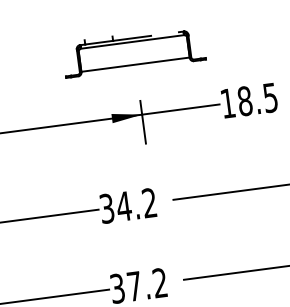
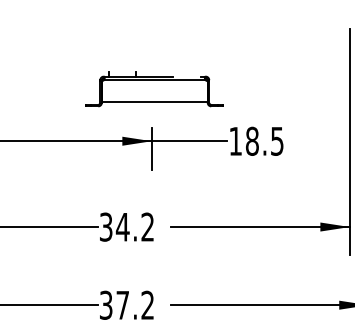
part: (133, 51) -> (154, 89), moved

